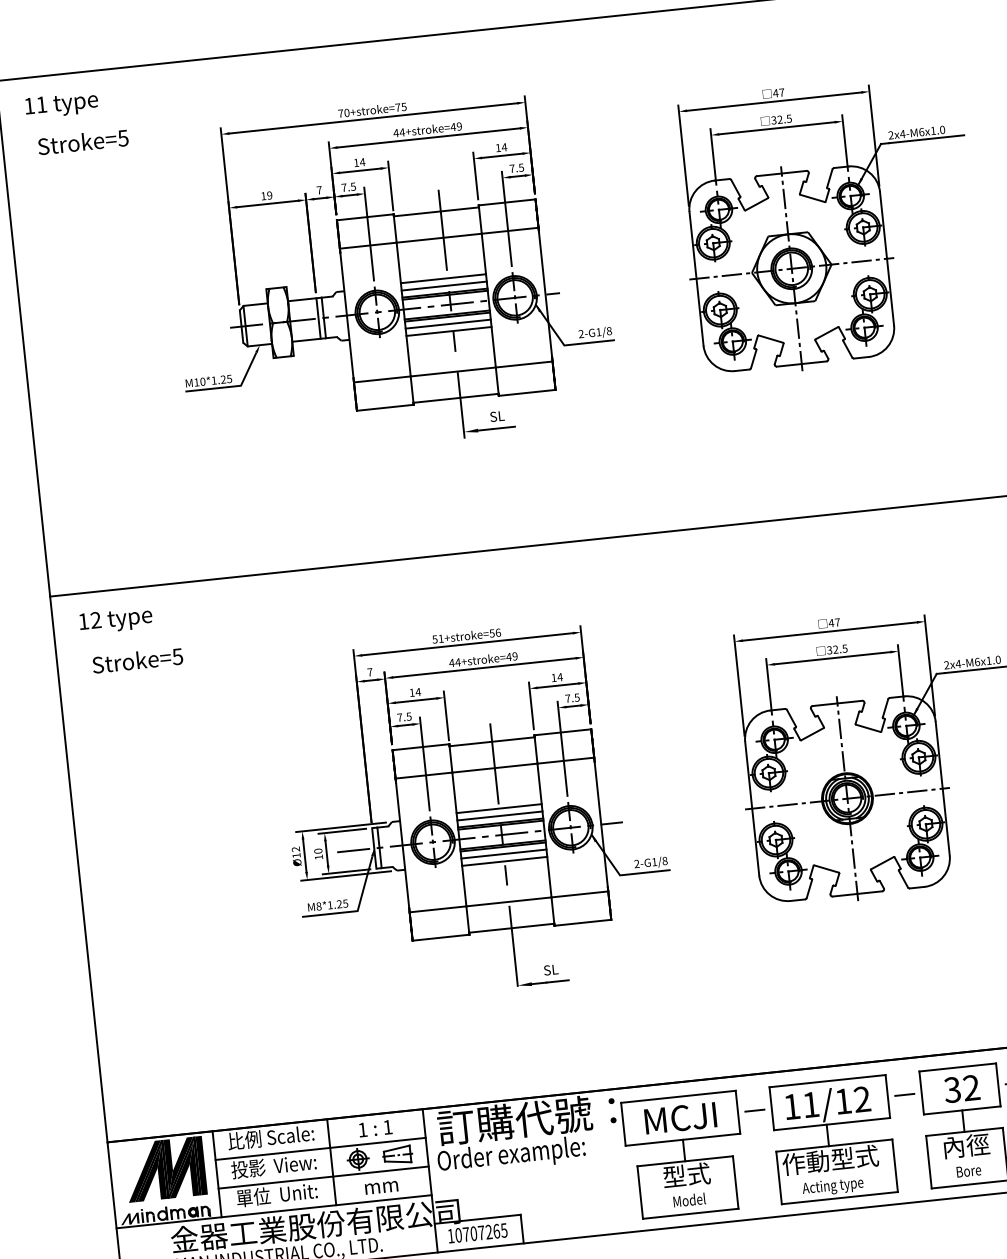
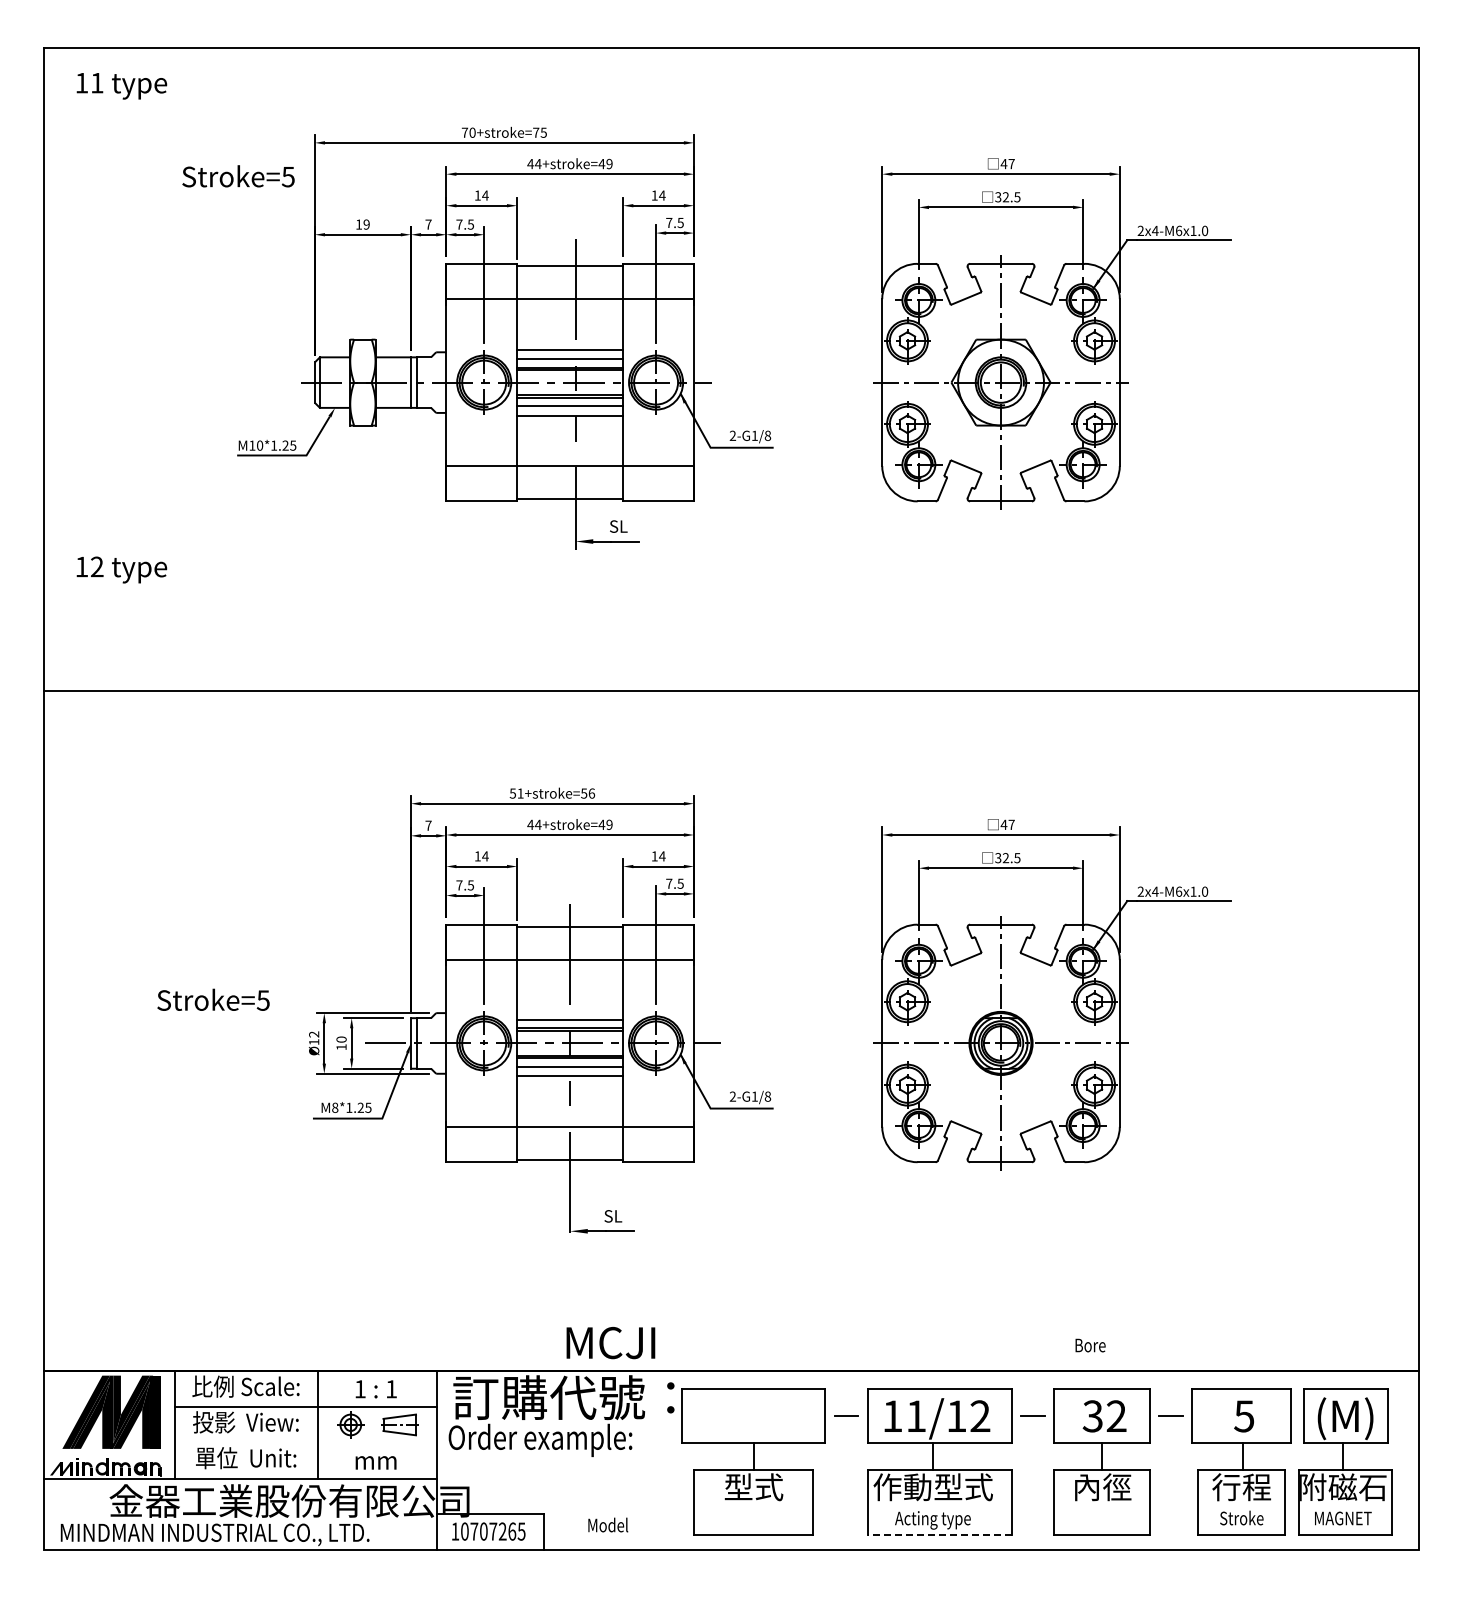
text: (83, 142) -> (238, 176), moved
text: (115, 620) -> (121, 569), moved
text: (137, 660) -> (213, 999), moved
line: (499, 808) -> (570, 1010), removed
text: (680, 1118) -> (610, 1343), moved
text: (968, 1171) -> (1090, 1345), moved
line: (323, 1177) -> (305, 1442), removed
line: (839, 1198) -> (939, 1535), solid -> dashed
text: (689, 1199) -> (608, 1524), moved

